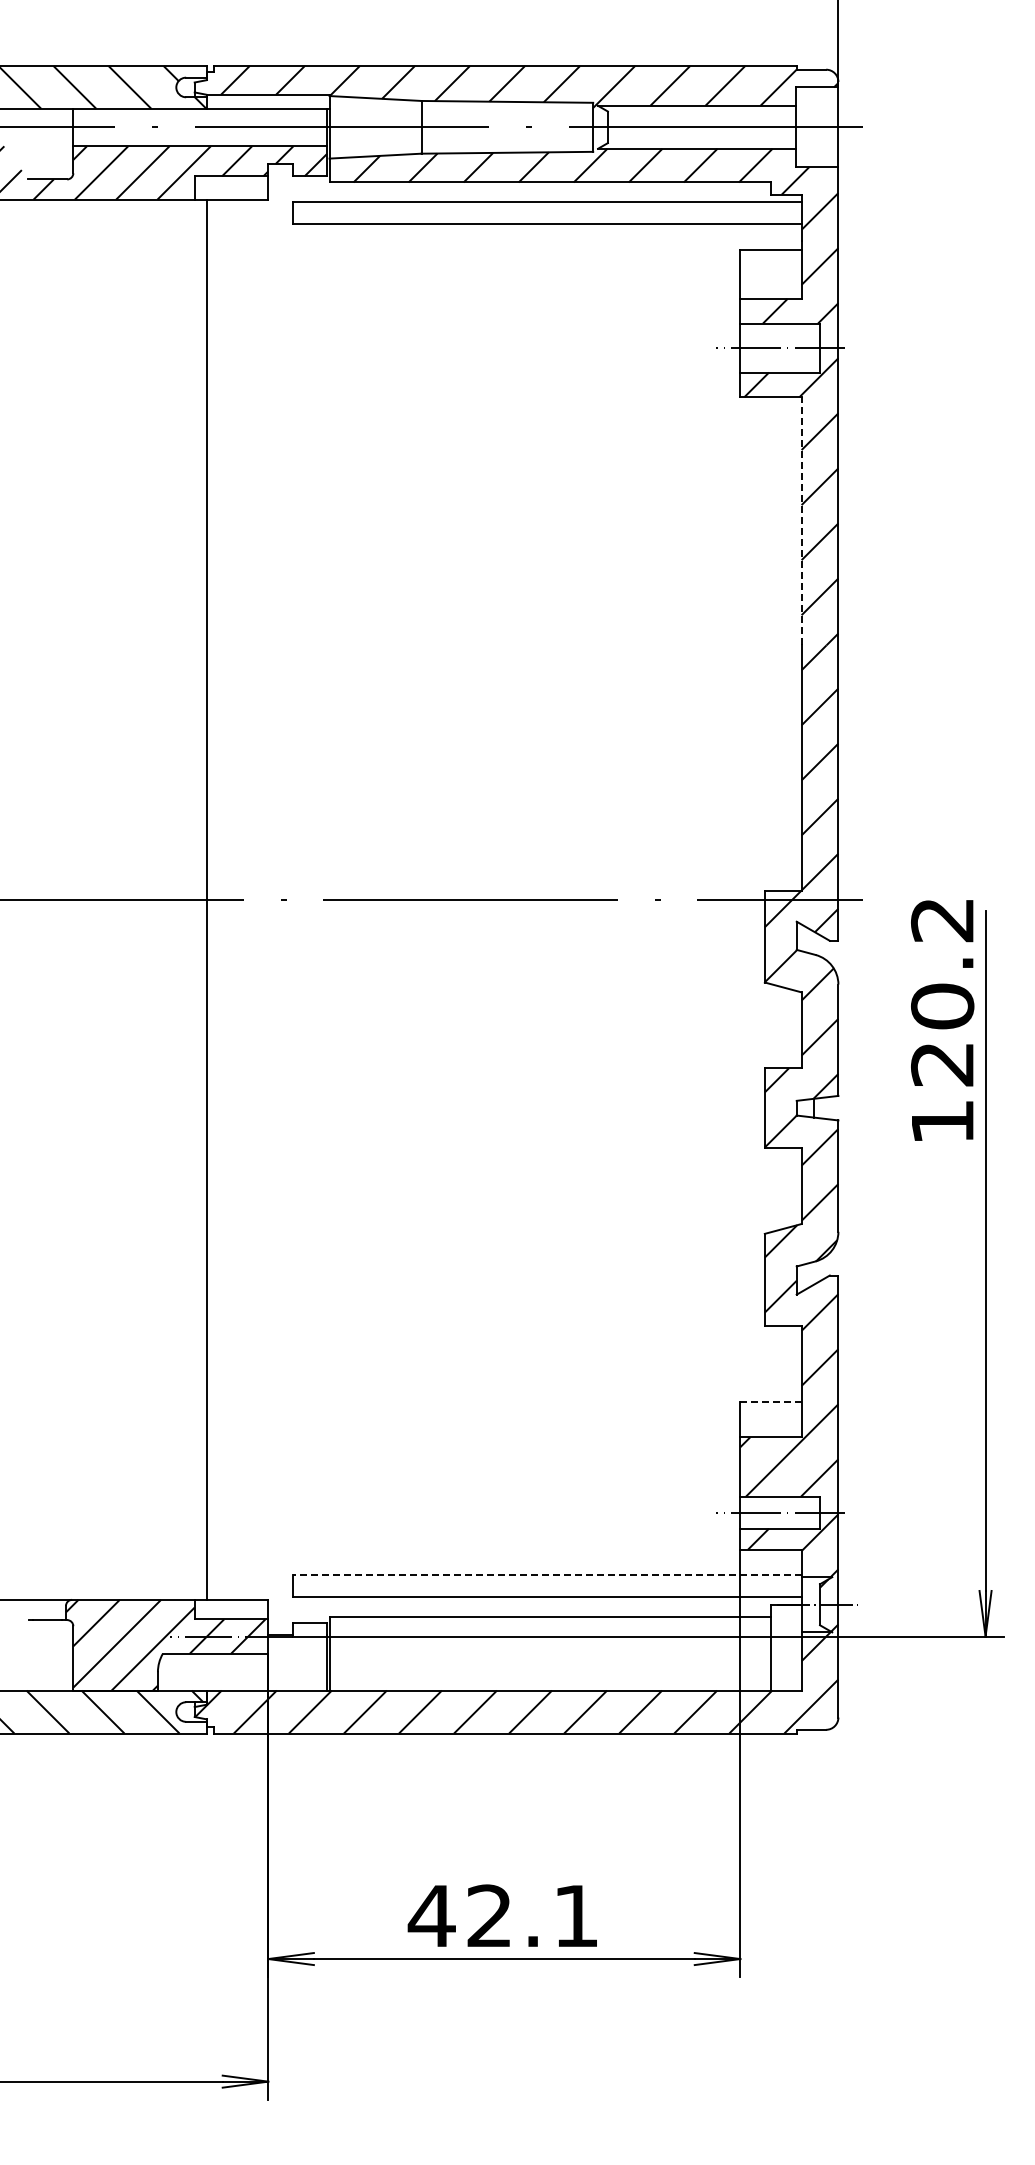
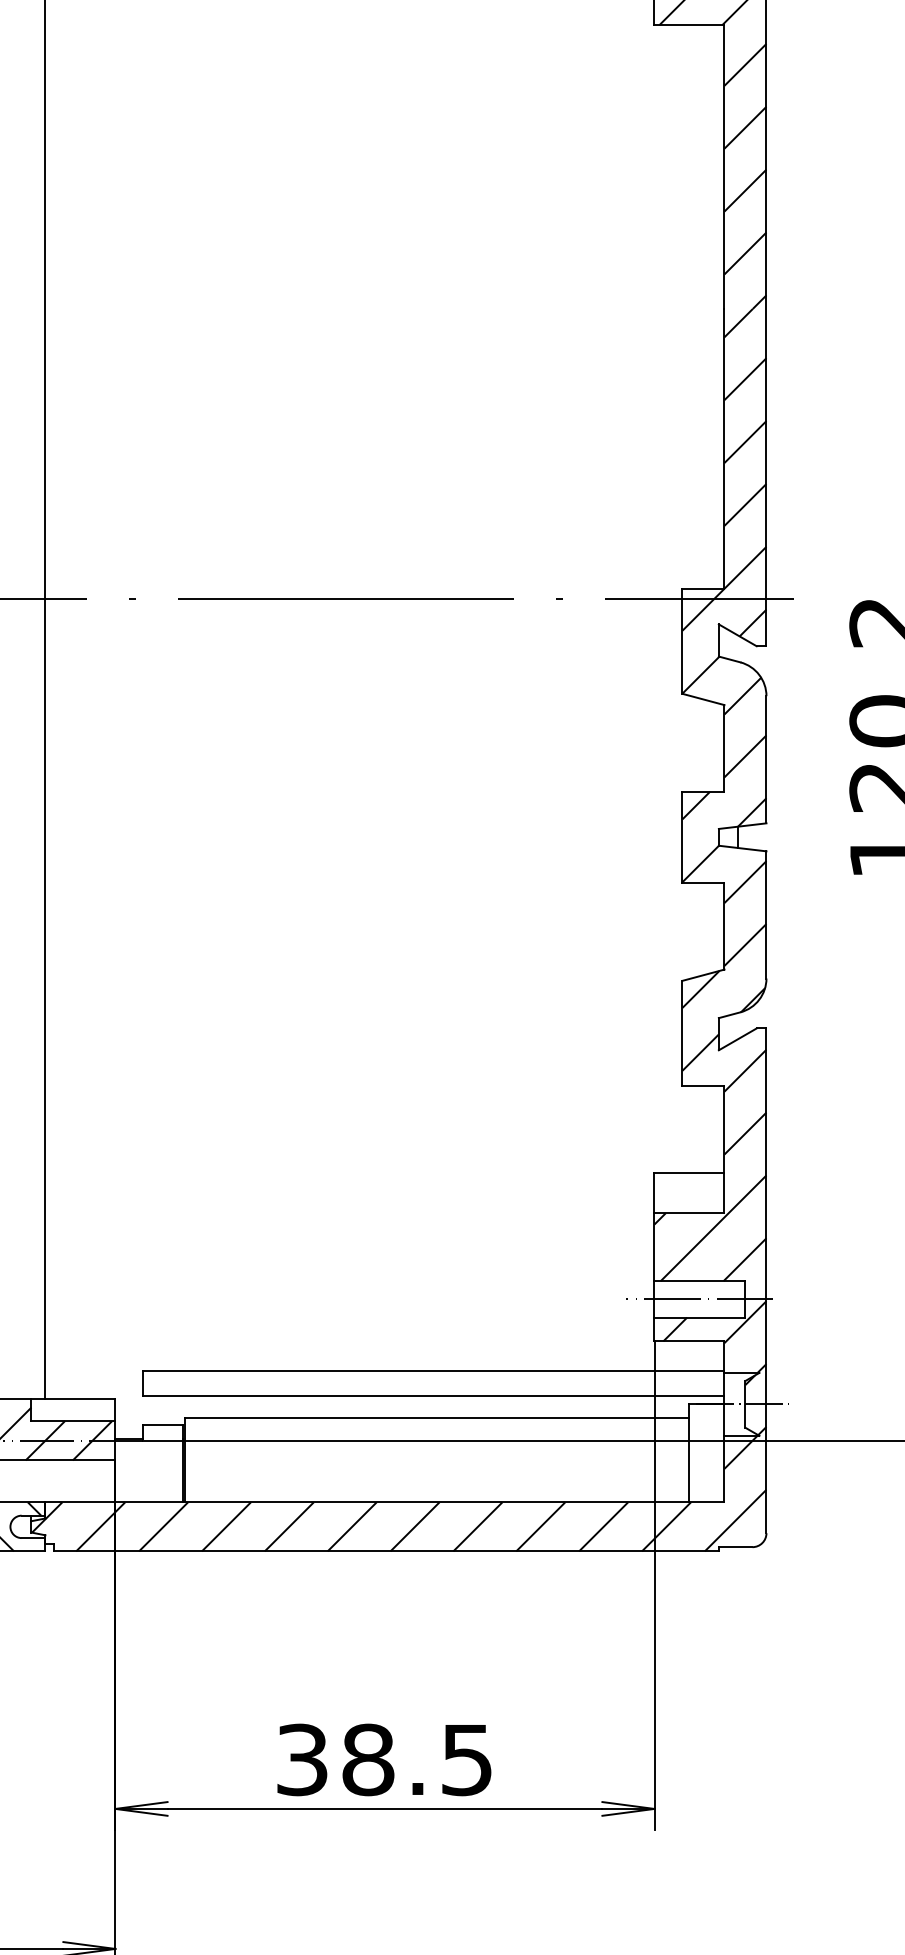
line: (801, 520) -> (724, 166), dashed -> solid
line: (770, 1402) -> (688, 1173), dashed -> solid
line: (546, 1575) -> (433, 1370), dashed -> solid
text: (502, 1915) -> (382, 1759), 42.1 -> 38.5

